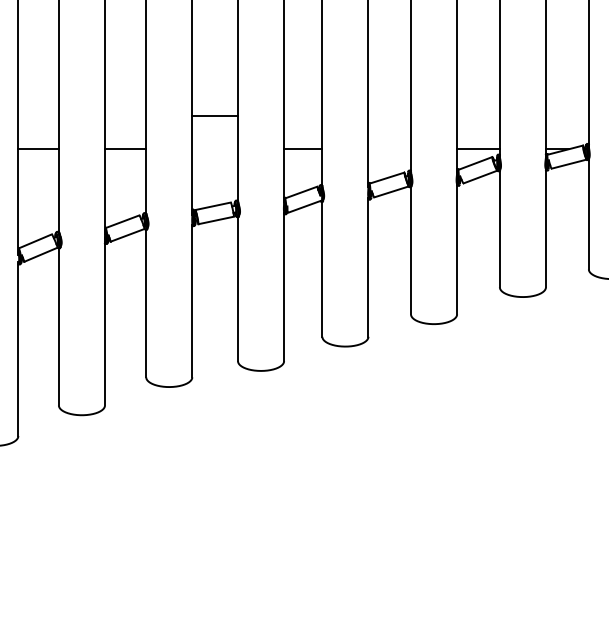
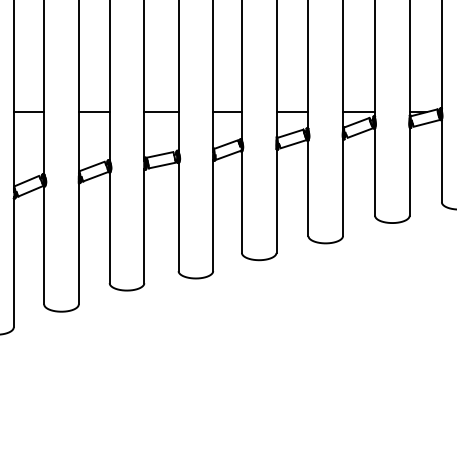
line: (214, 116) -> (160, 112), moved
line: (389, 149) -> (292, 112), added

